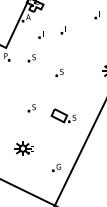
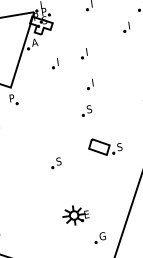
part: (64, 53) -> (89, 84), added
part: (31, 58) -> (46, 97), removed
part: (63, 115) -> (104, 146), moved
part: (23, 148) -> (74, 215), moved

